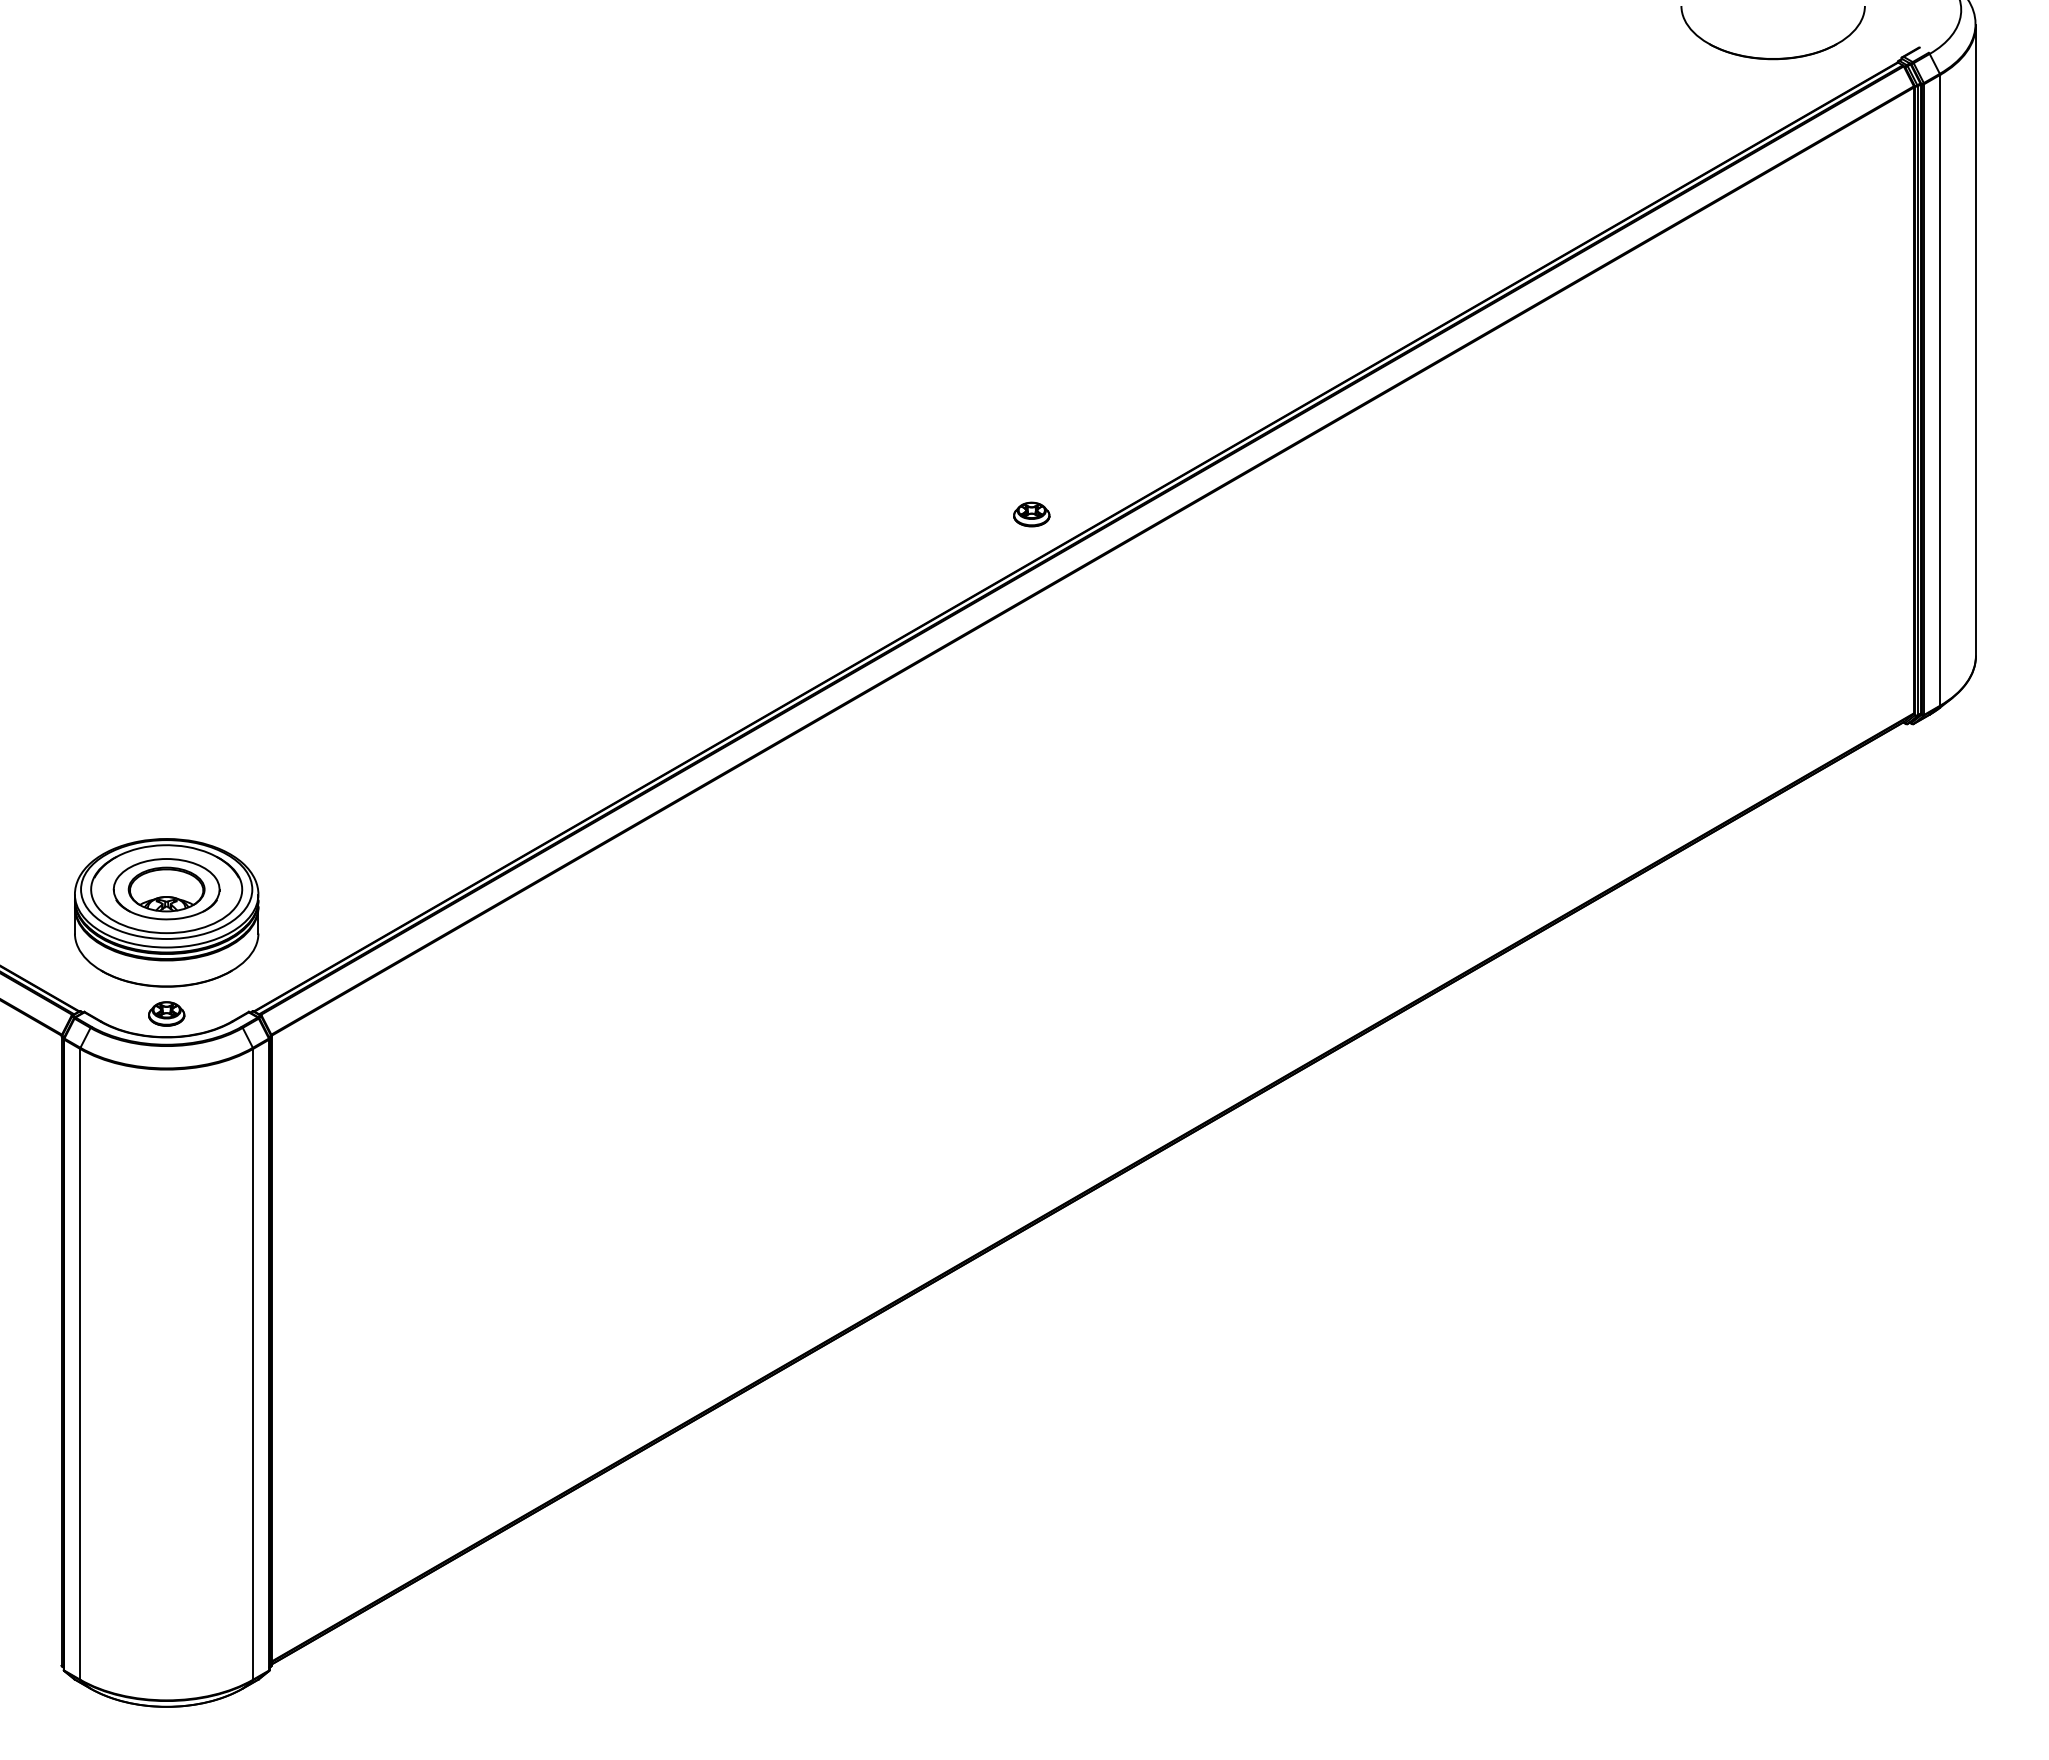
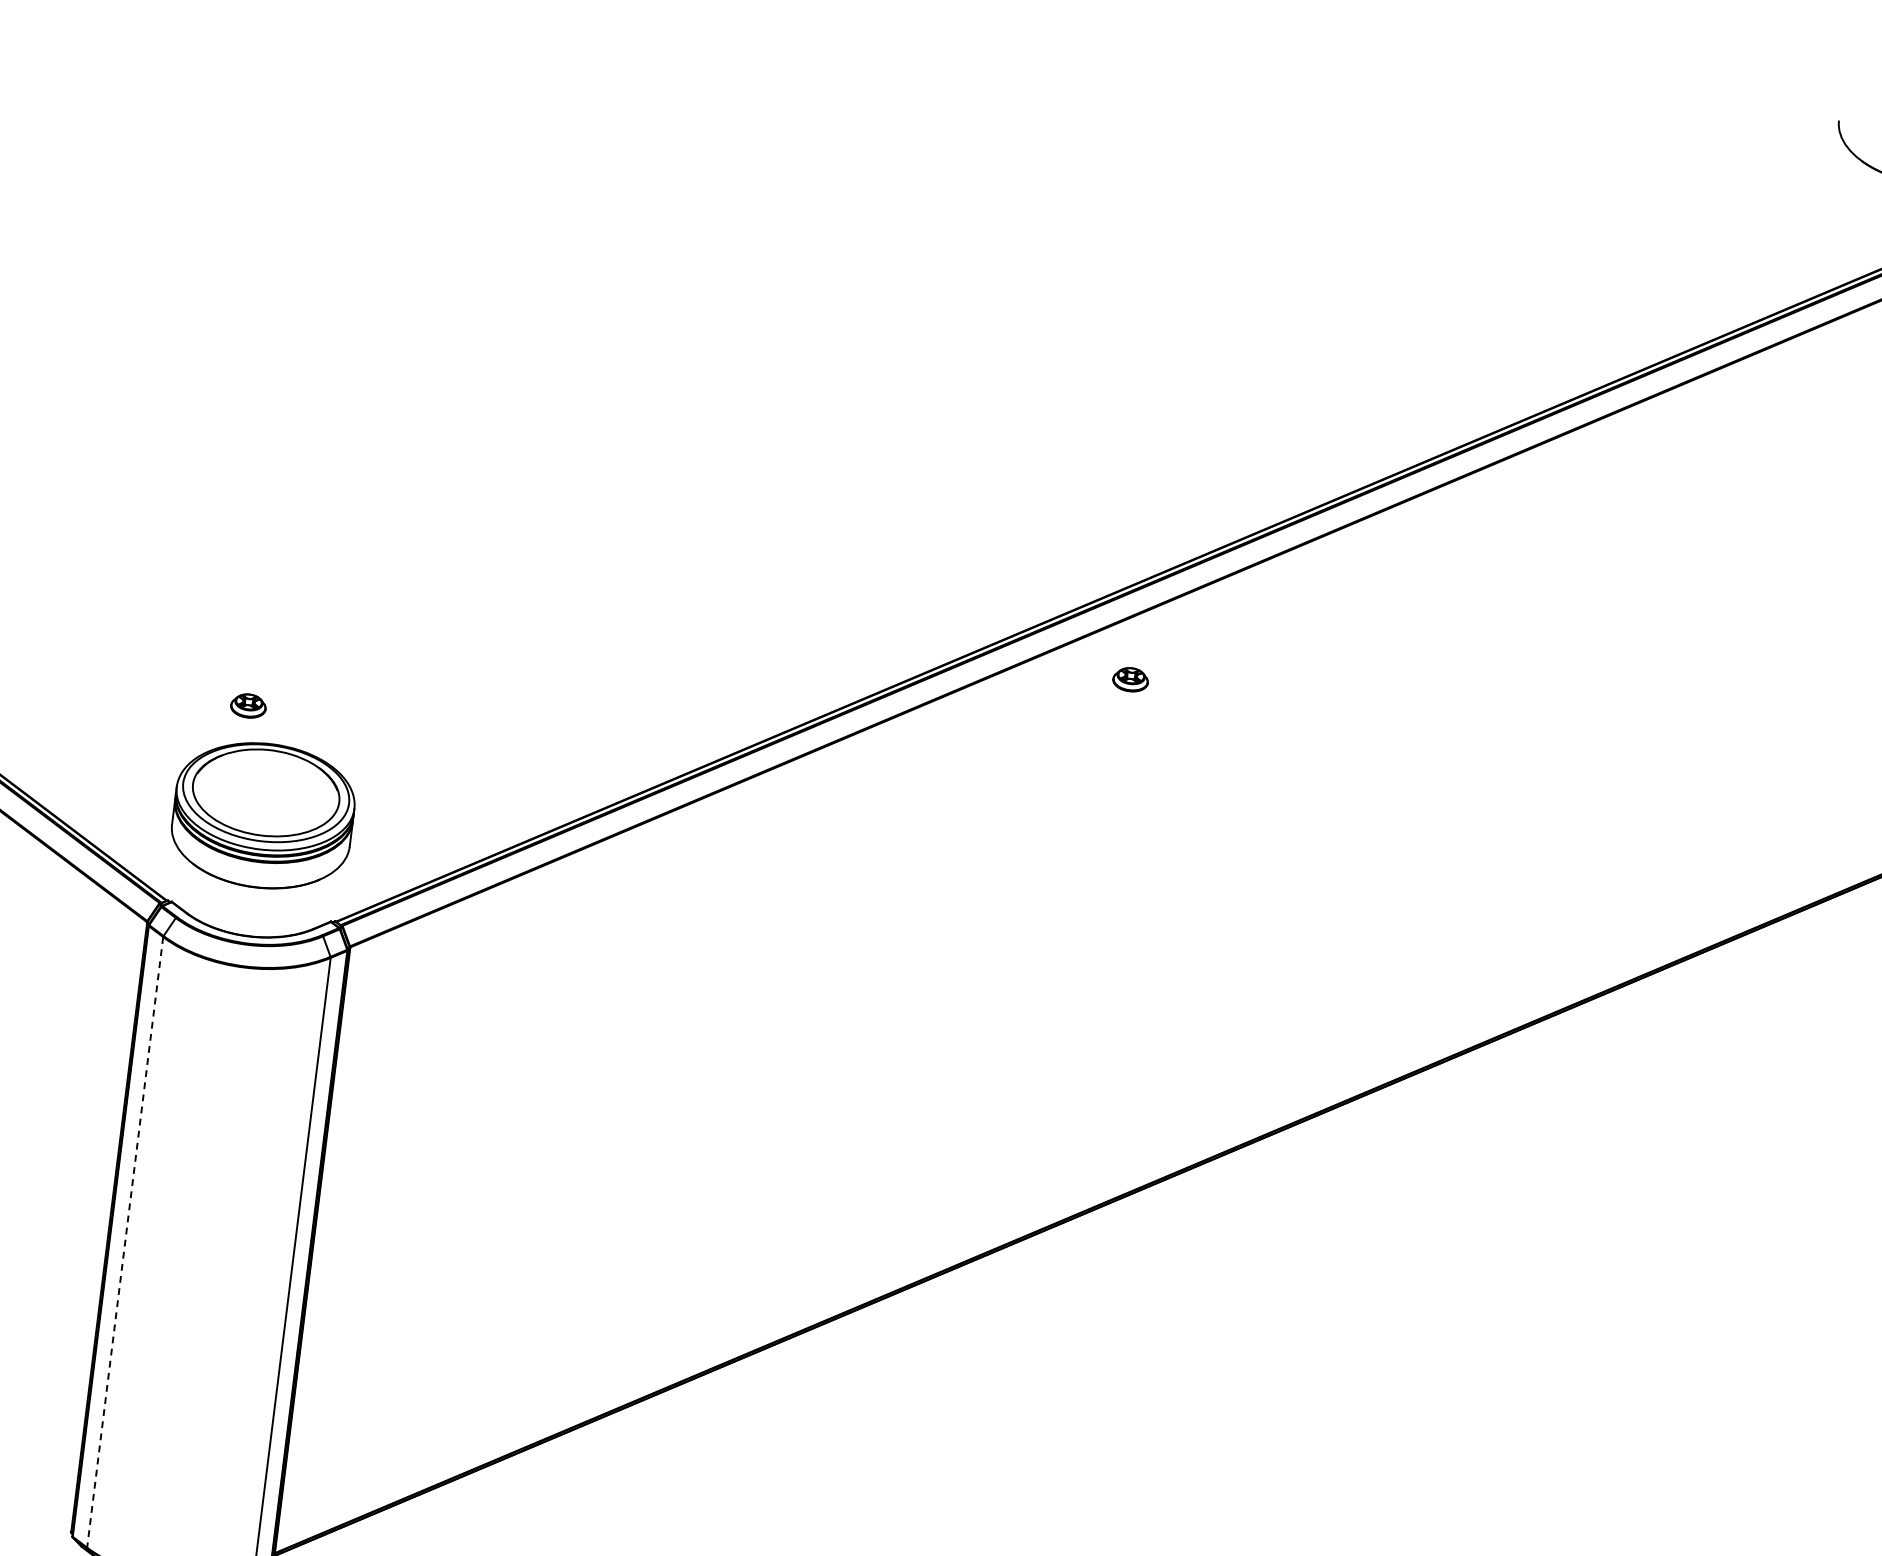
part: (1031, 514) -> (1130, 679), moved
part: (166, 889) -> (266, 793), removed
part: (166, 1013) -> (248, 705), moved
line: (80, 1364) -> (125, 1242), solid -> dashed

